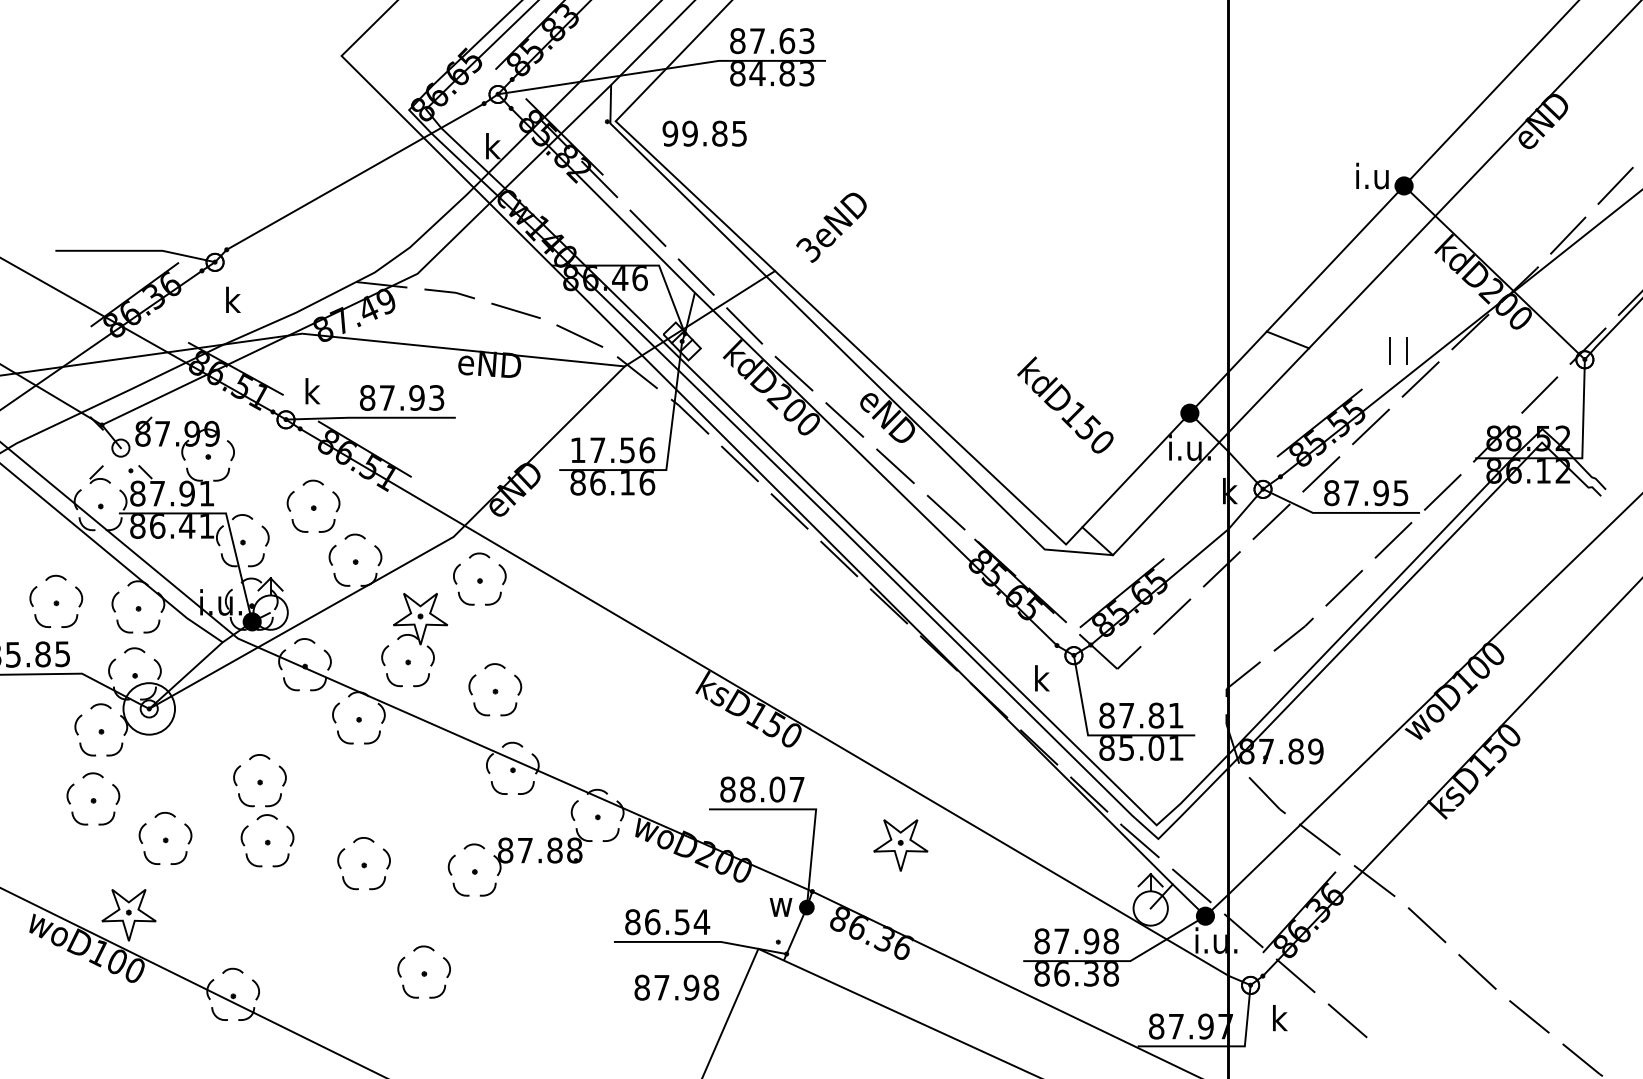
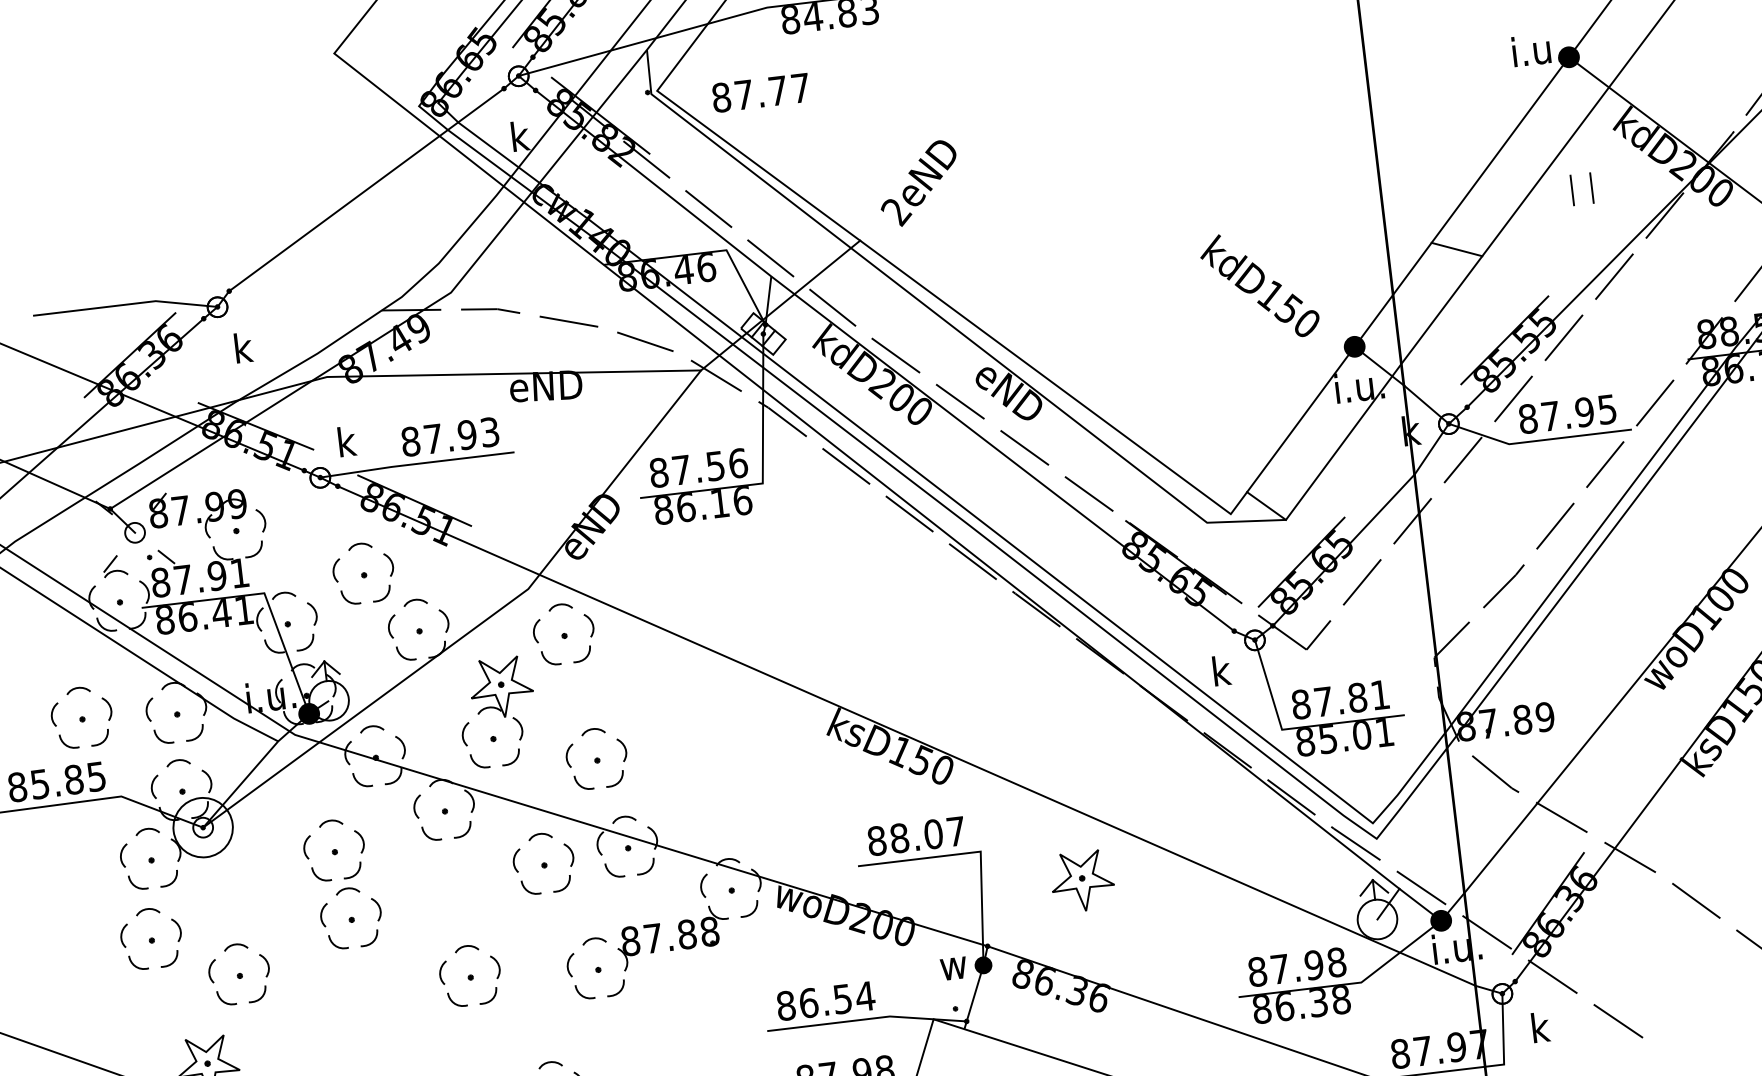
text: (704, 133) -> (760, 92), 99.85^J -> 87.77^J
text: (809, 250) -> (896, 212), 3eND -> 2eND
part: (1390, 350) -> (1572, 189), moved
text: (1065, 404) -> (1259, 285), moved
text: (577, 450) -> (658, 473), 17.56 -> 87.56
part: (438, 774) -> (543, 863), added
part: (263, 810) -> (342, 883), moved

